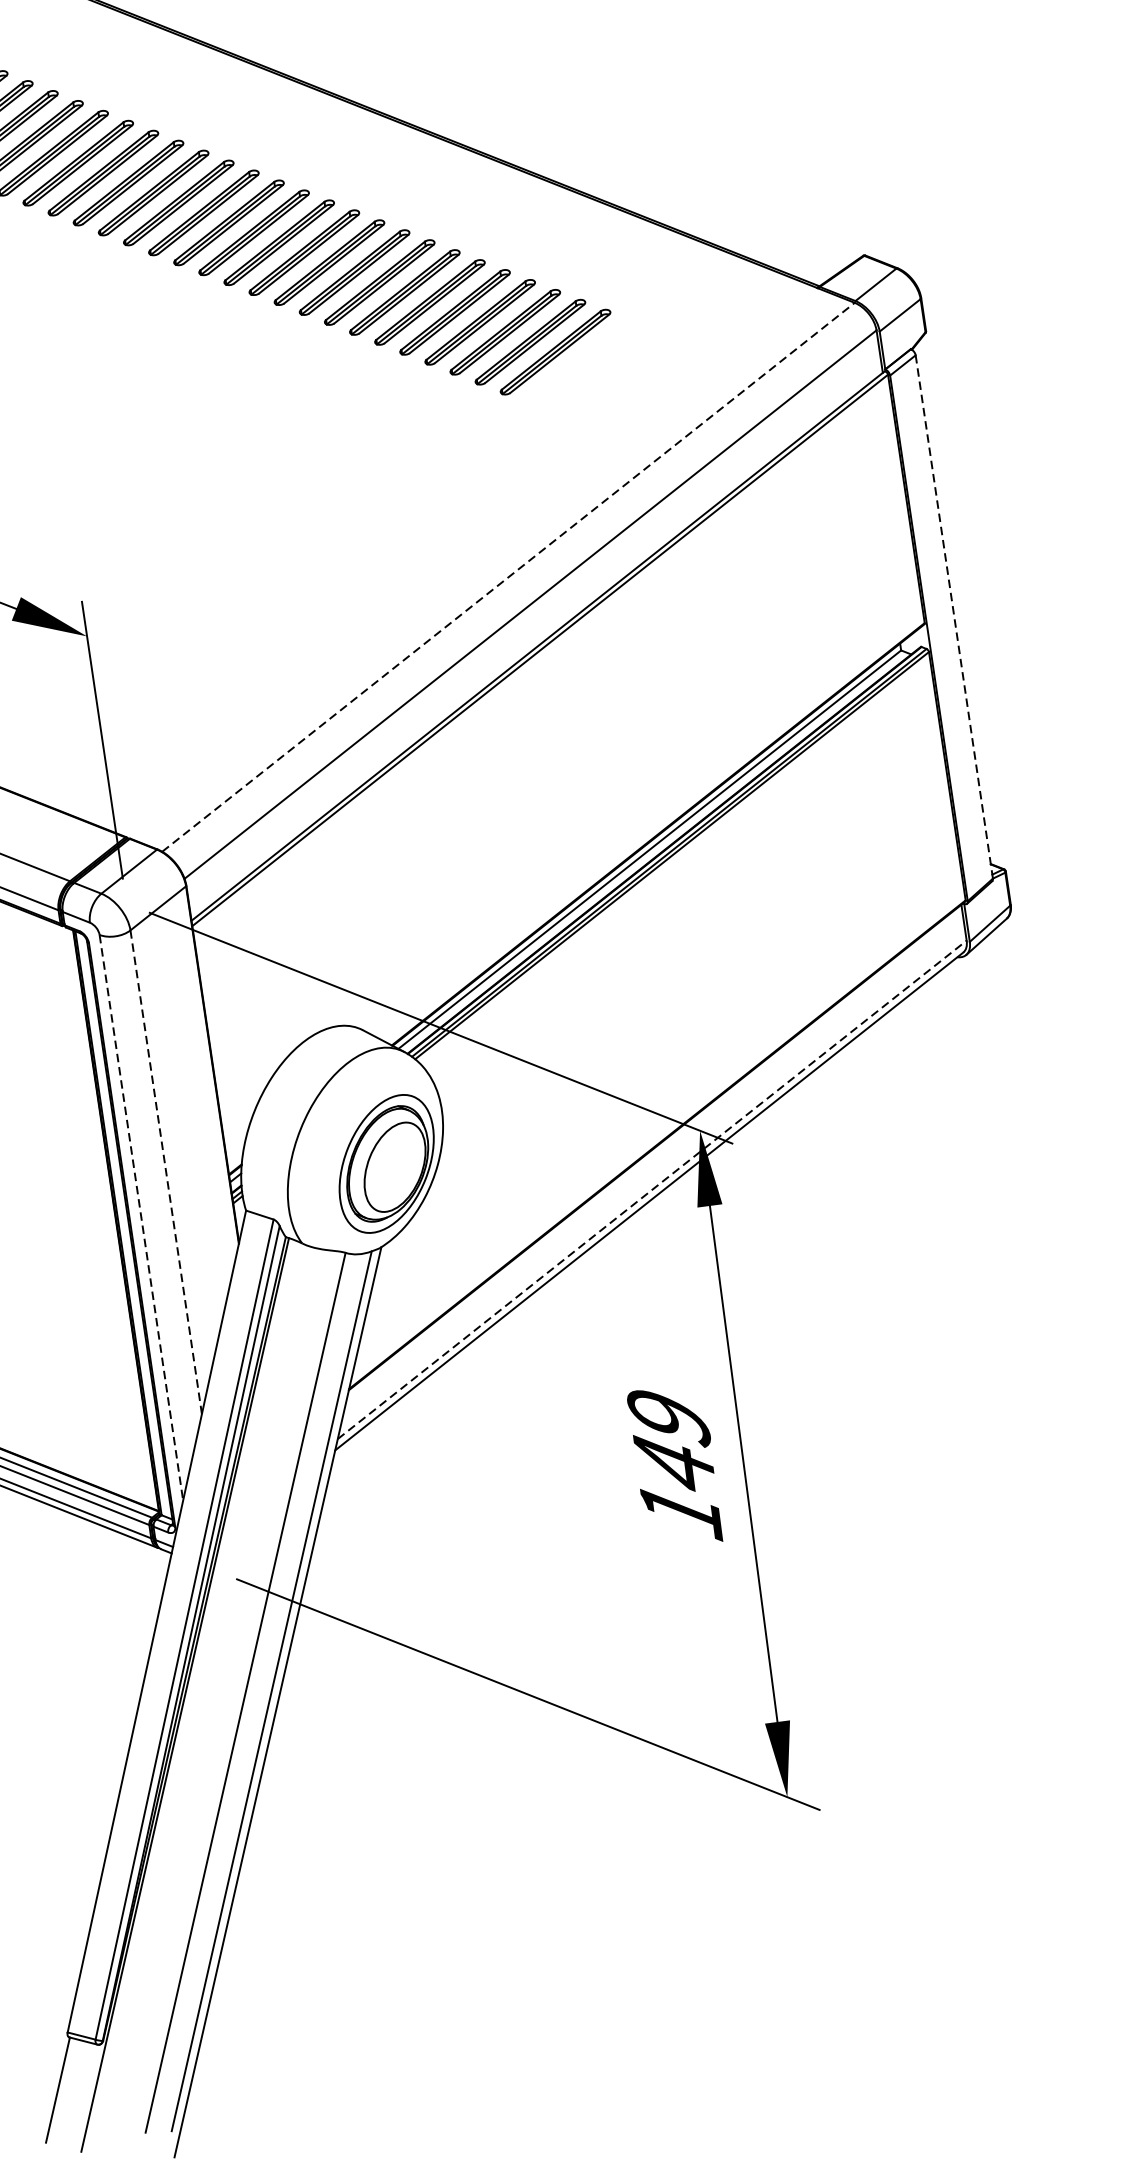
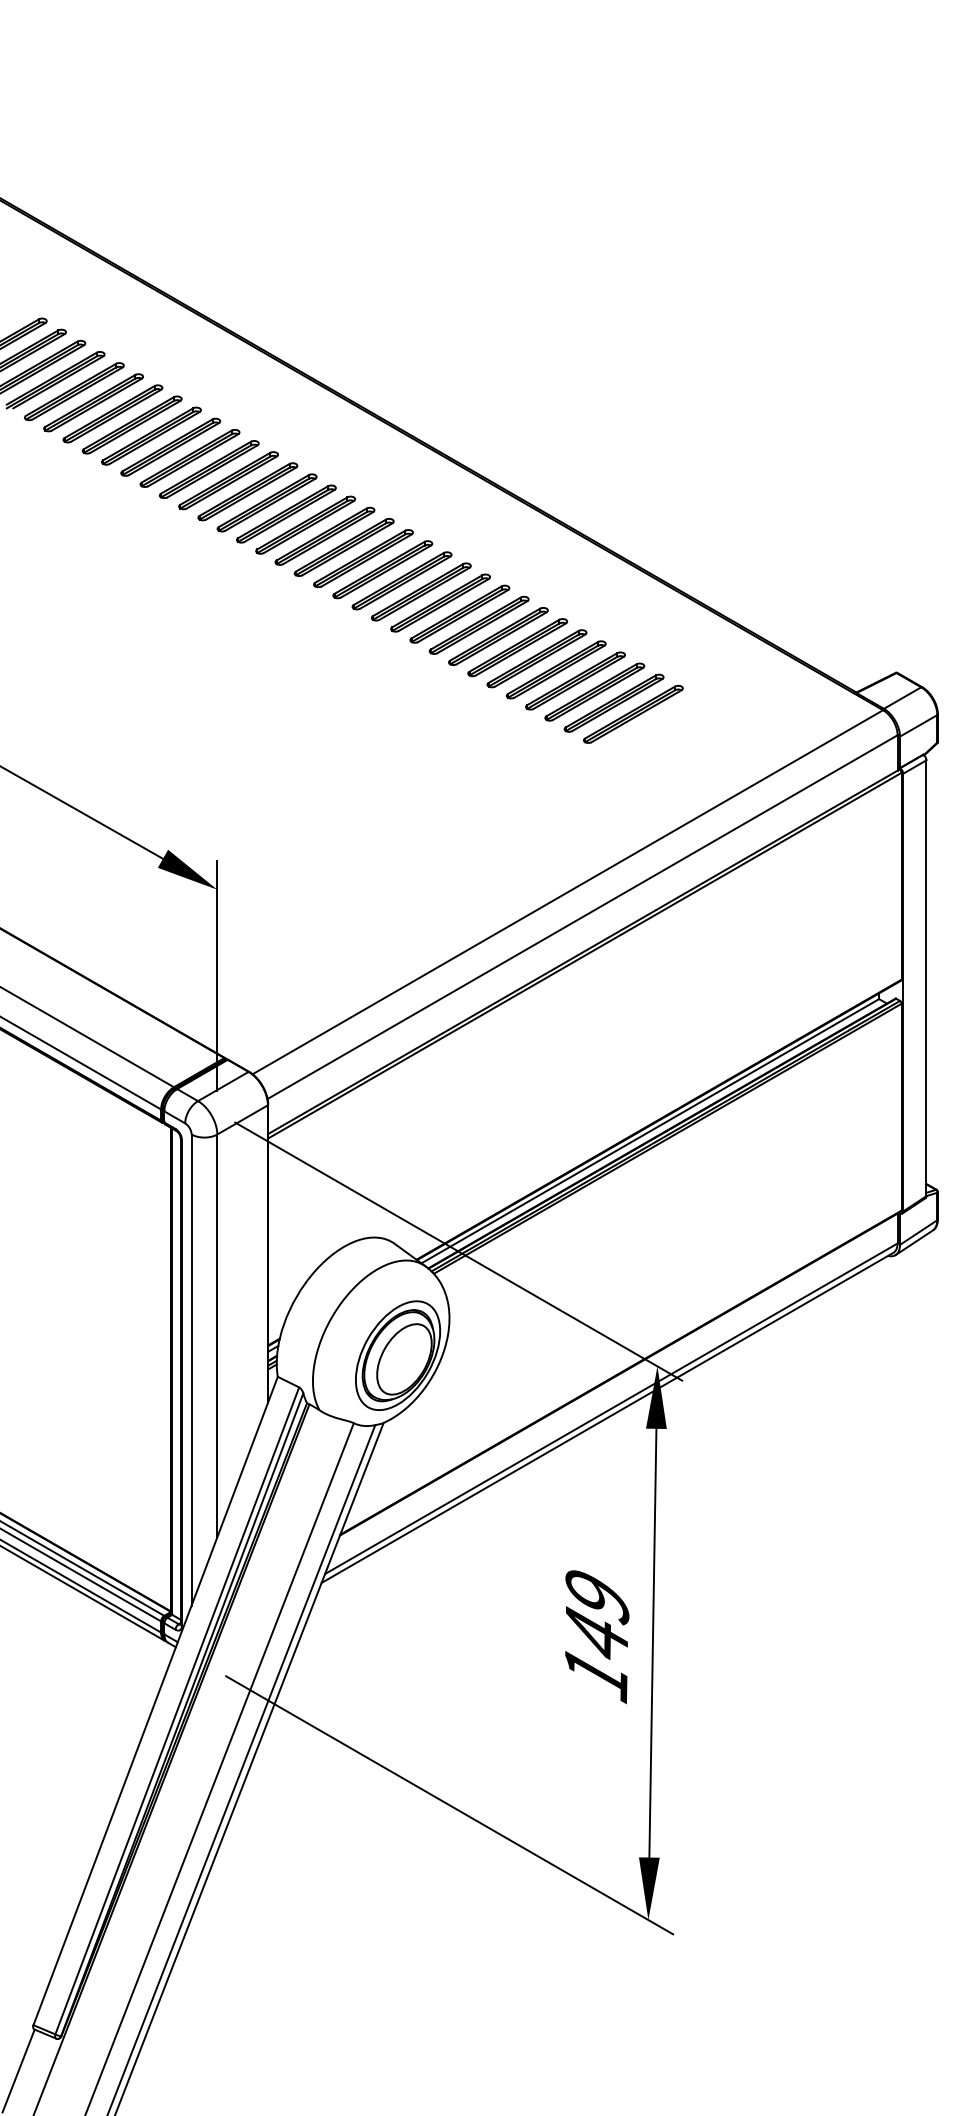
line: (509, 576) -> (568, 891), dashed -> solid
line: (954, 617) -> (926, 978), dashed -> solid
line: (166, 1171) -> (217, 1335), dashed -> solid
line: (652, 1189) -> (611, 1408), dashed -> solid
line: (141, 1218) -> (191, 1370), dashed -> solid

